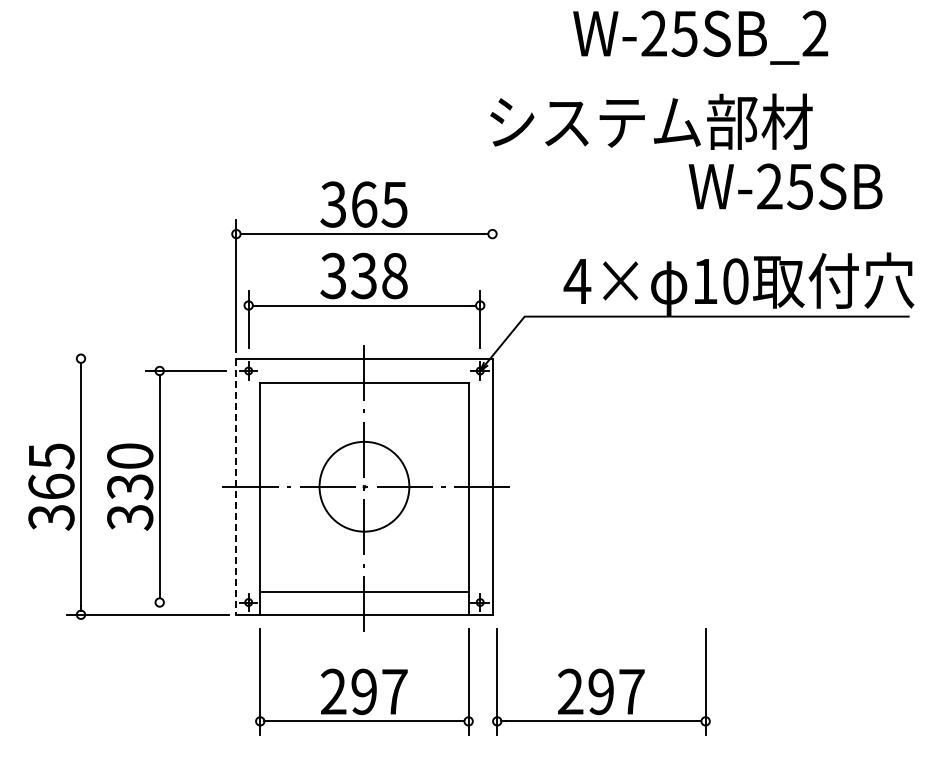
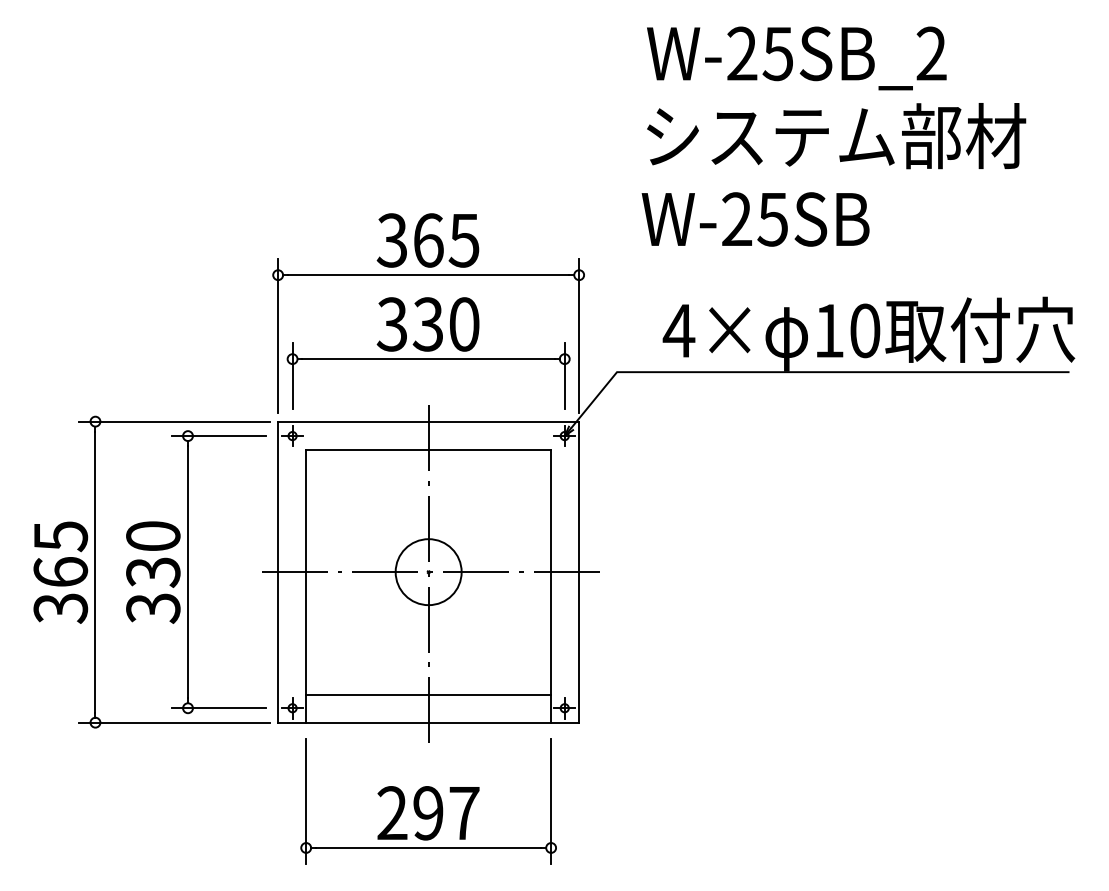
text: (700, 37) -> (796, 58), moved
text: (651, 121) -> (836, 135), moved
text: (785, 186) -> (755, 219), moved
text: (394, 275) -> (463, 323), 338 -> 330
line: (492, 285) -> (579, 335), added
line: (147, 358) -> (173, 421), added
circle: (364, 486) -> (428, 571), size x0.62
line: (236, 487) -> (278, 573), dashed -> solid
line: (185, 602) -> (218, 708), added
part: (601, 681) -> (707, 801), removed

